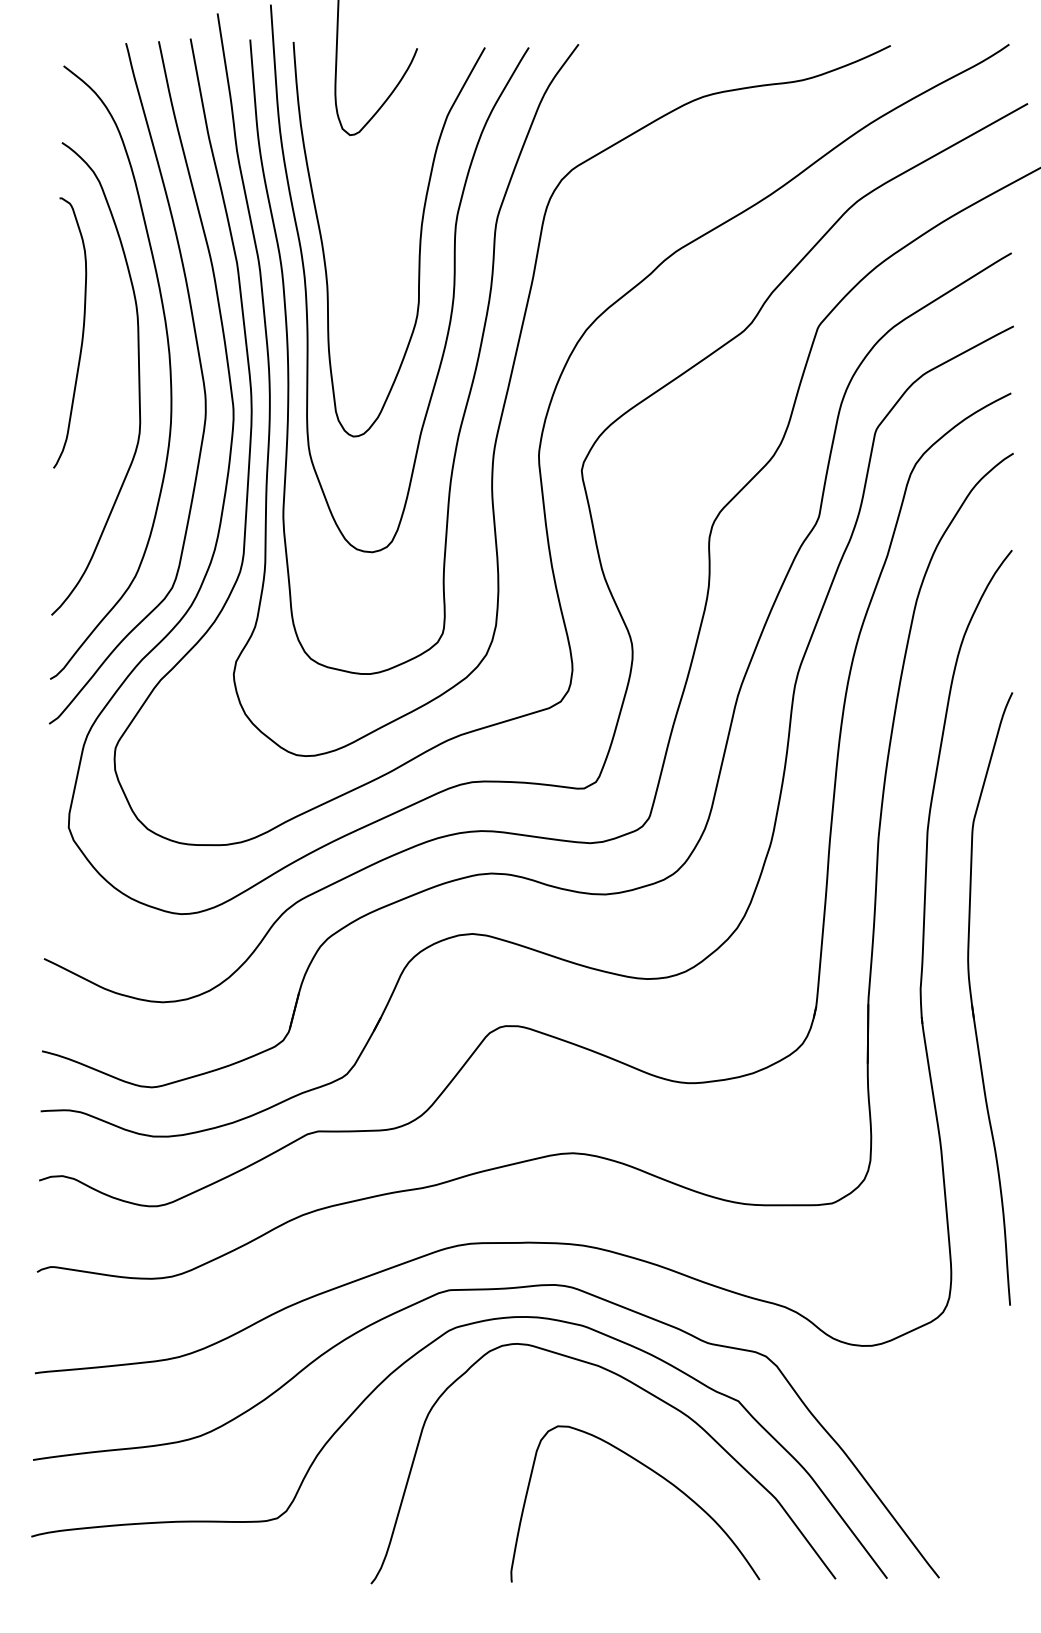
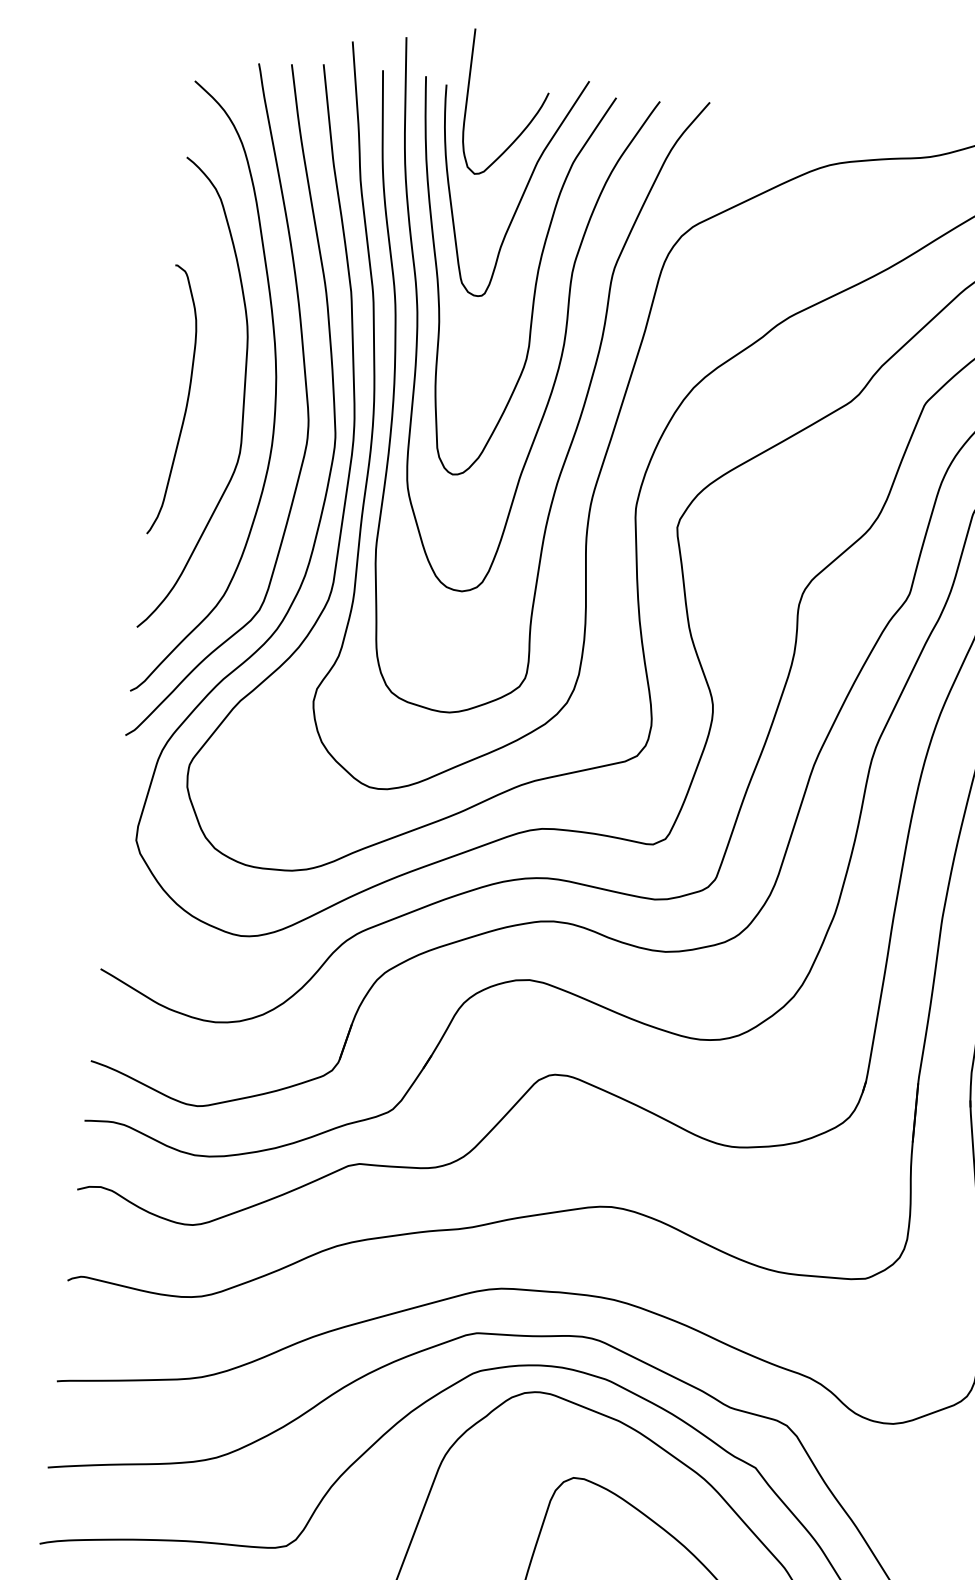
curve: (399, 150) -> (522, 193), added
curve: (82, 332) -> (186, 400), moved

